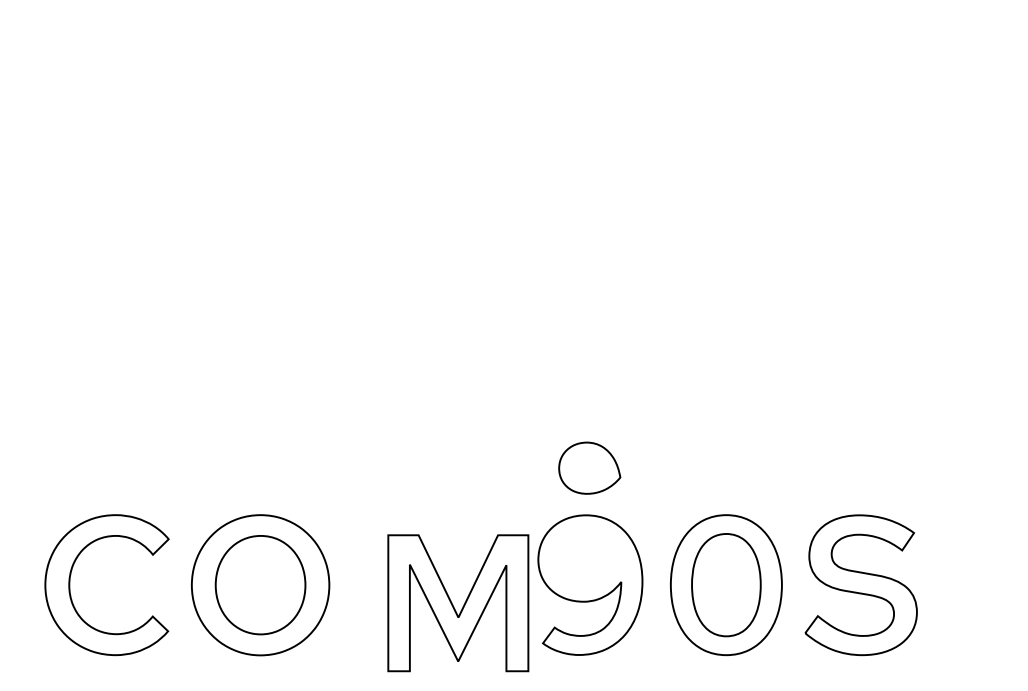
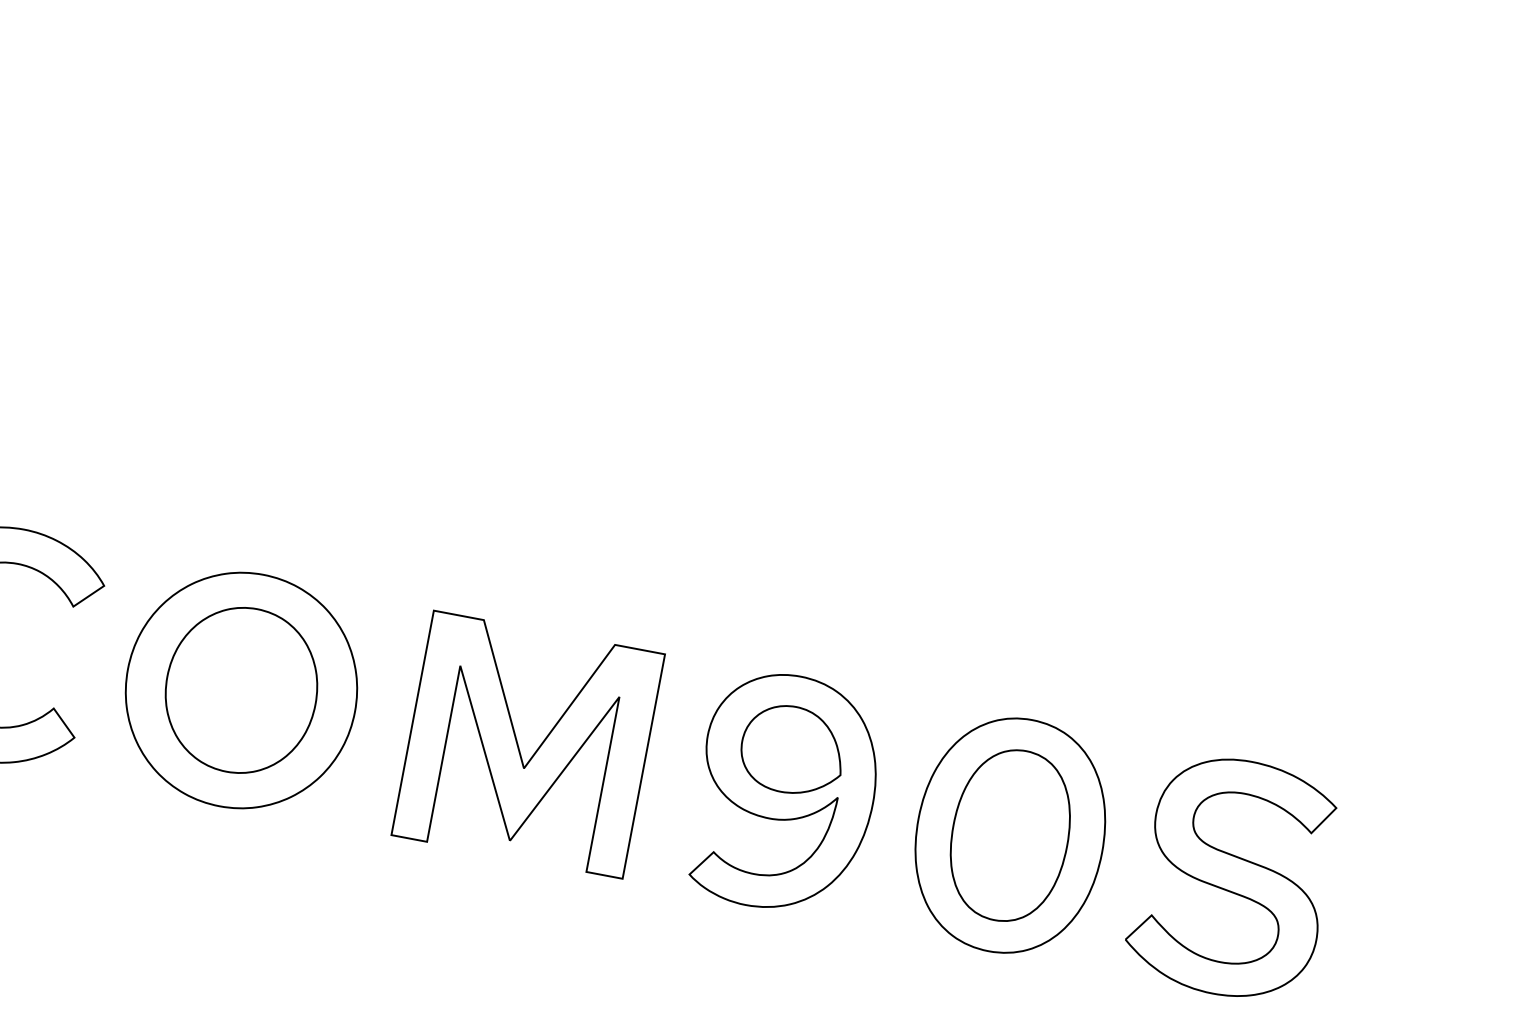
part: (589, 467) -> (792, 748), moved
part: (458, 603) -> (528, 745), moved

